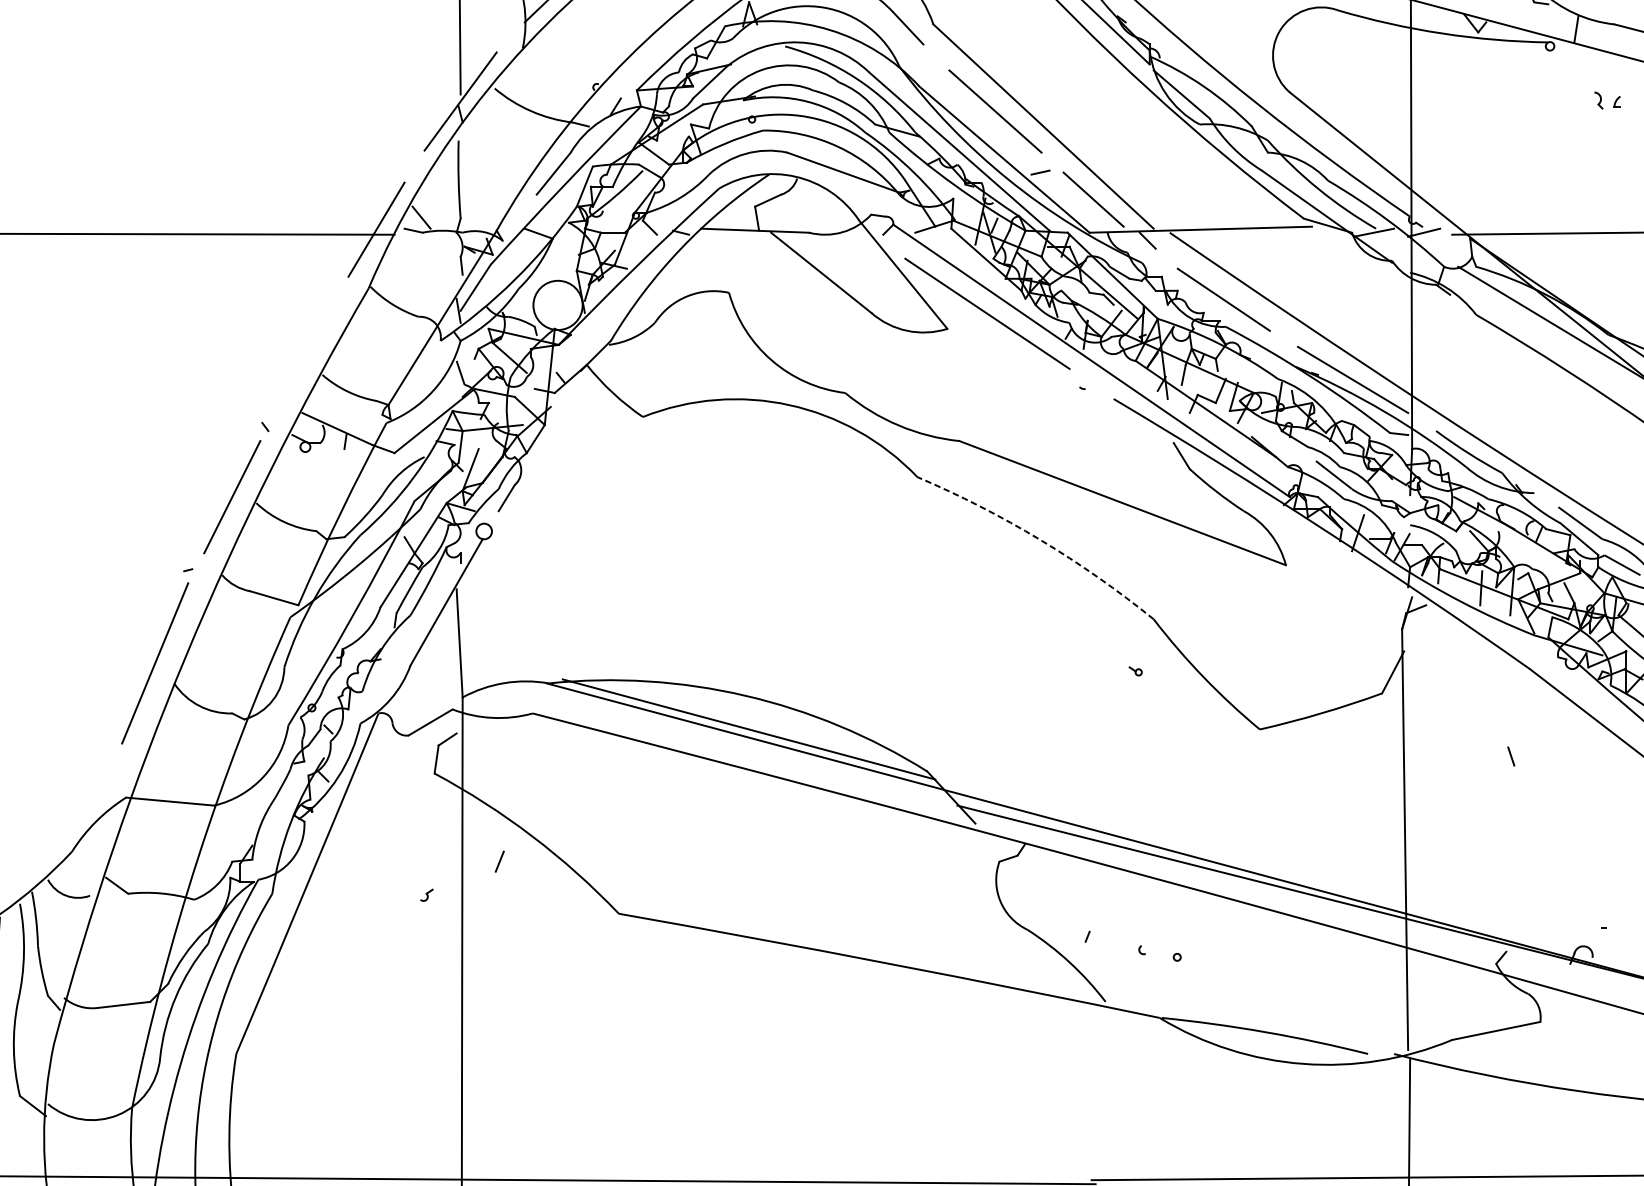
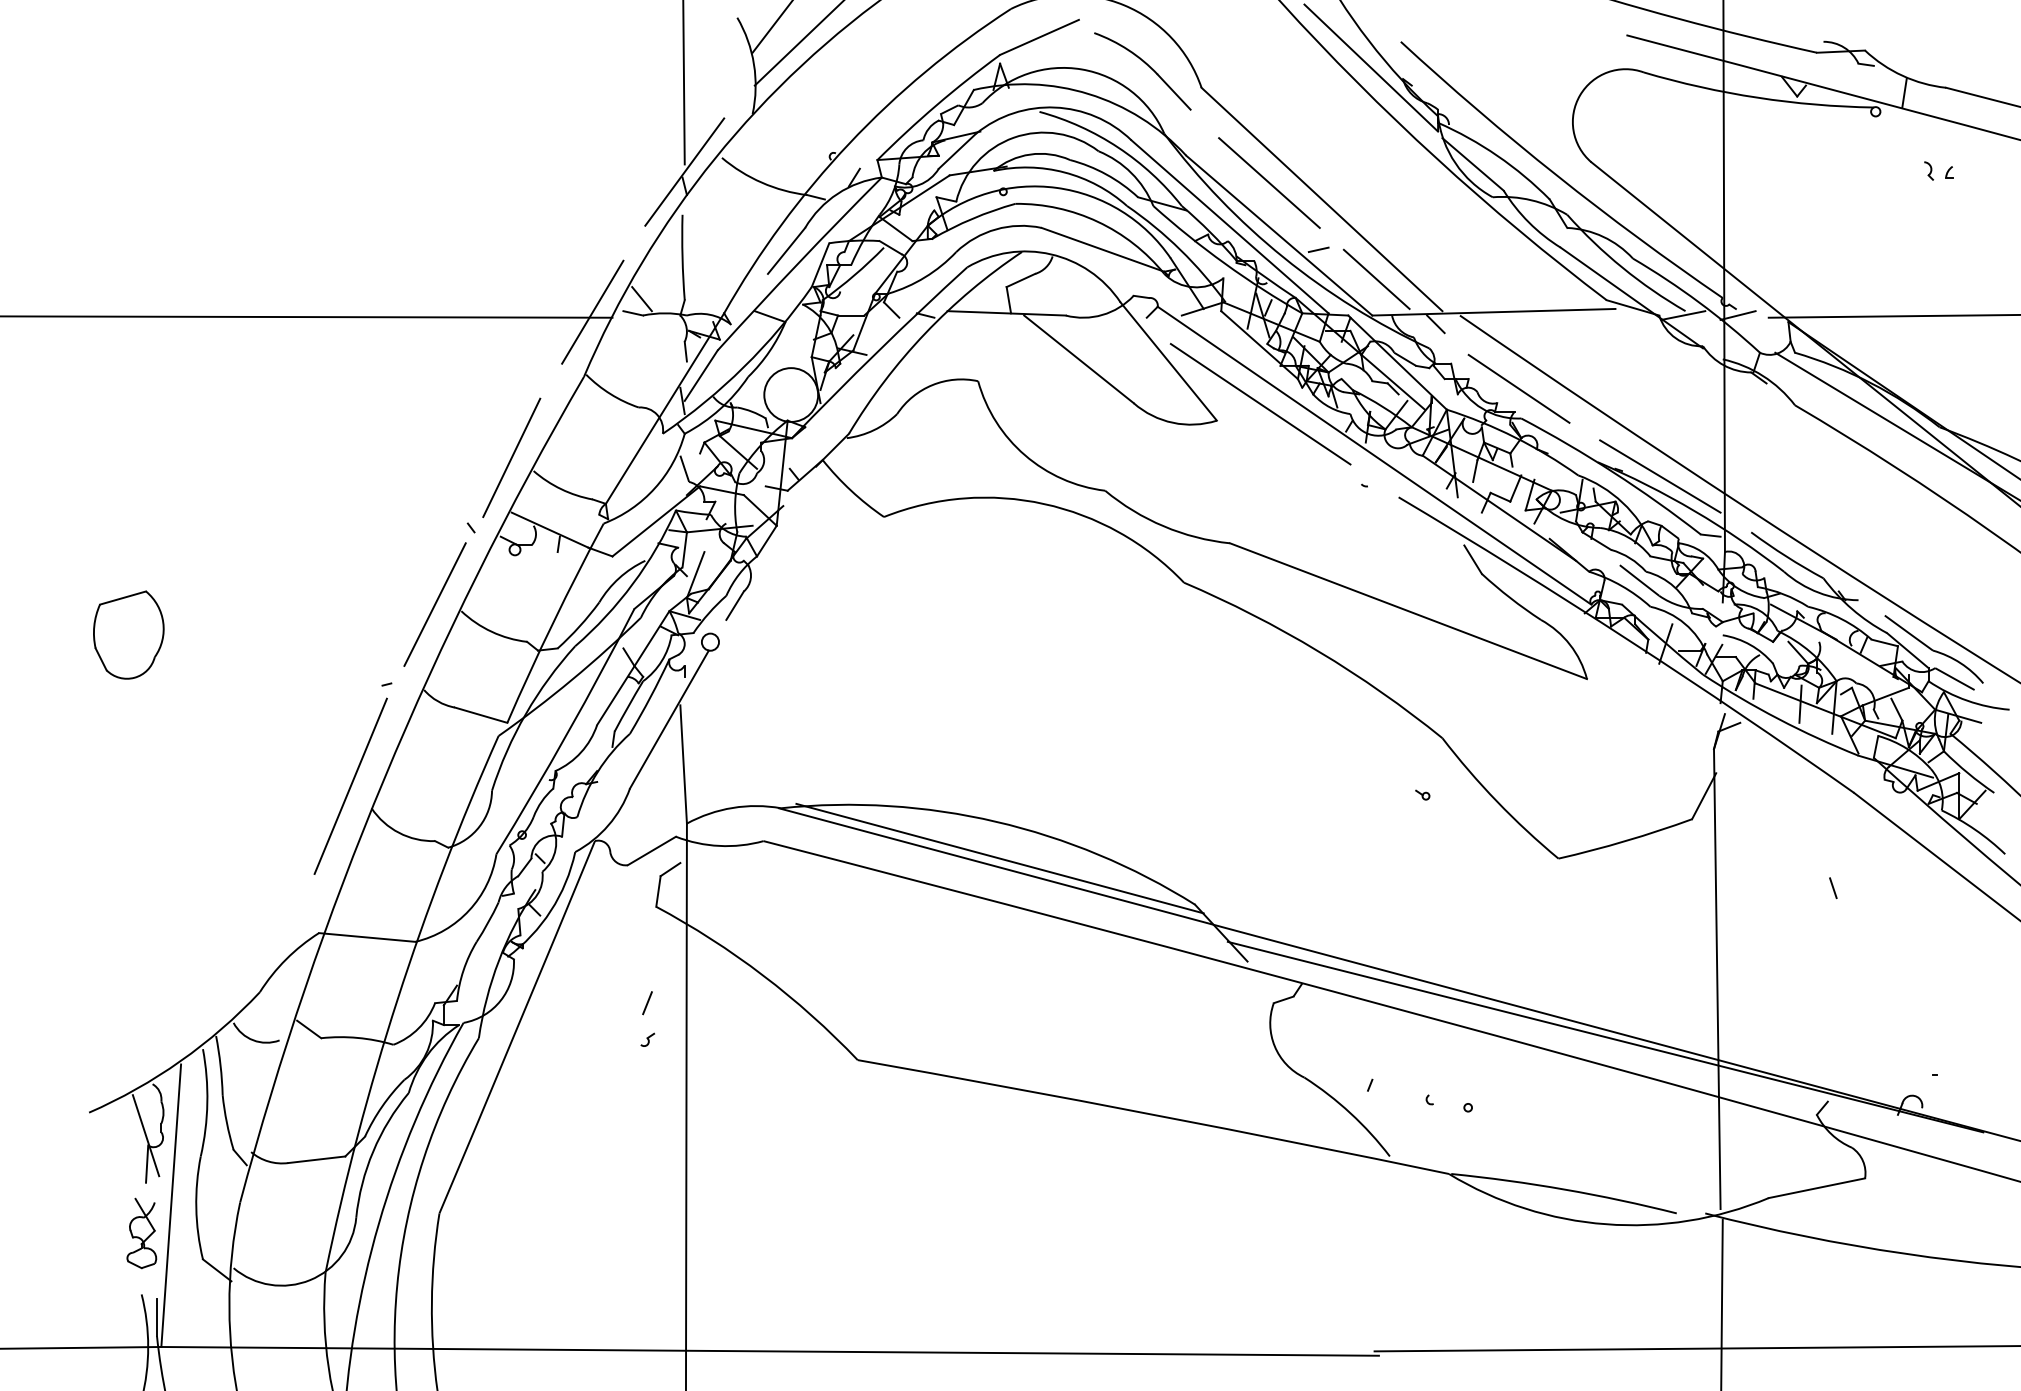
line: (302, 362) -> (511, 457), added
arc: (1040, 540) -> (1318, 651), dashed -> solid
line: (499, 861) -> (647, 1003), moved

